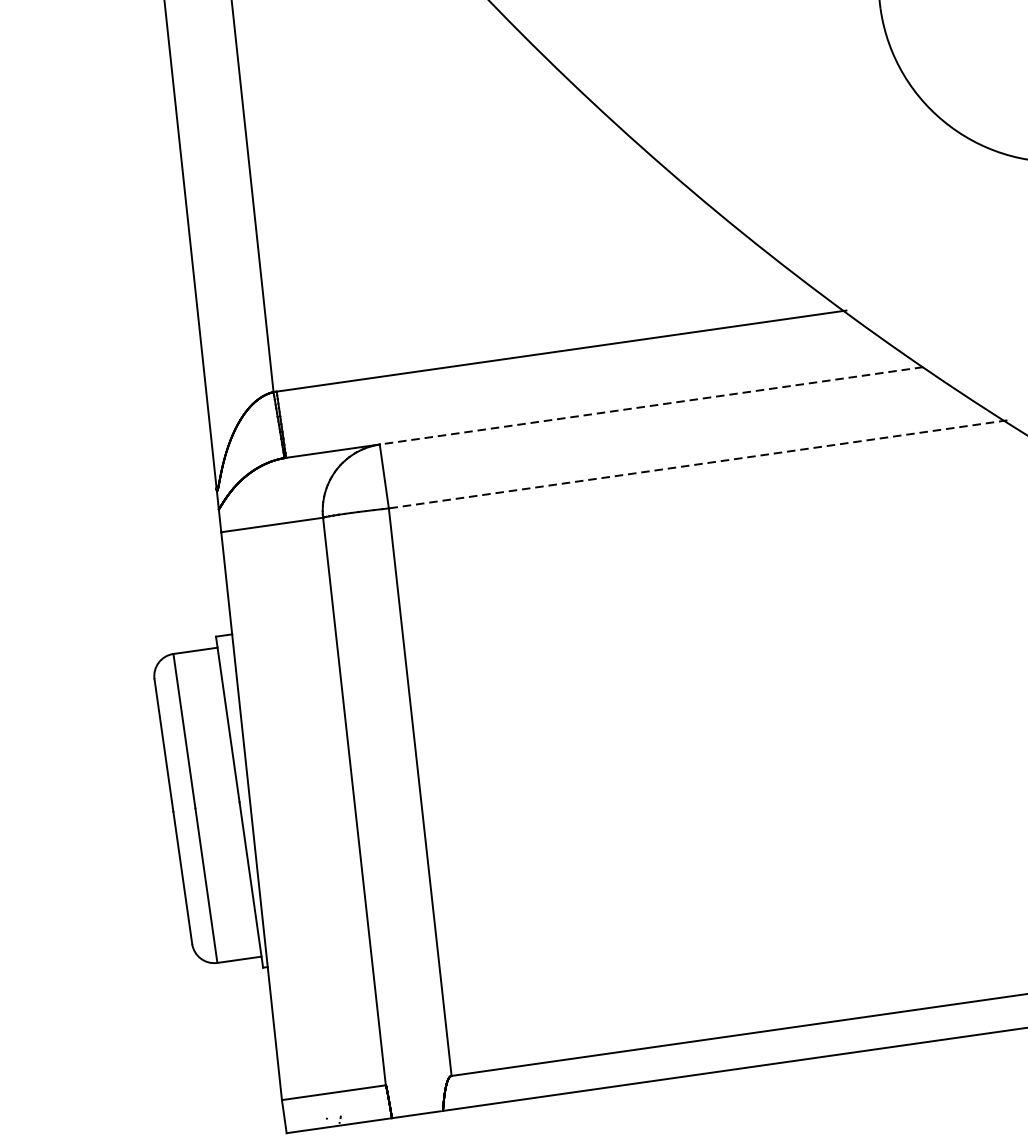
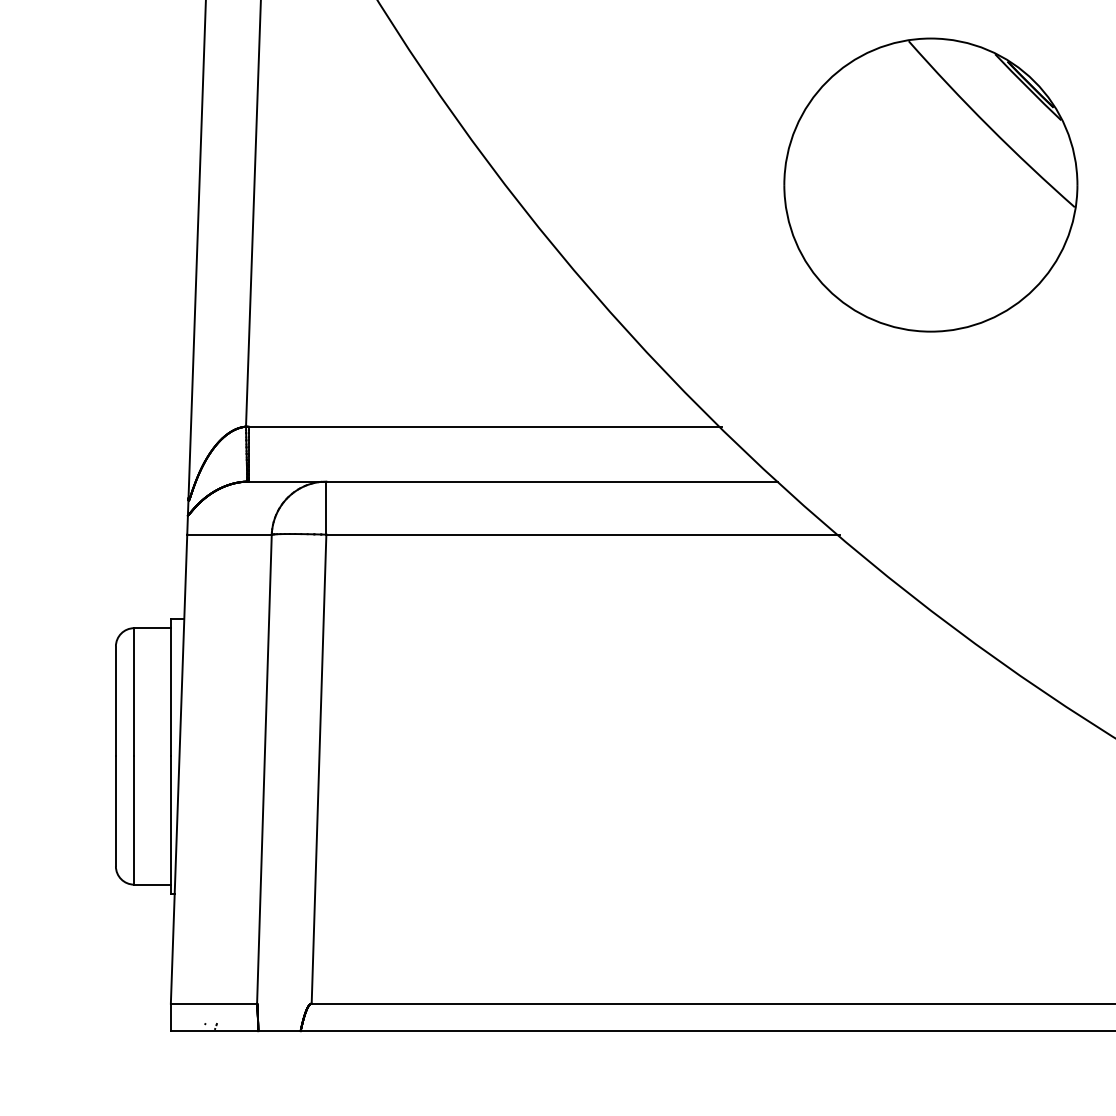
line: (650, 405) -> (551, 481), dashed -> solid
line: (698, 464) -> (583, 534), dashed -> solid

